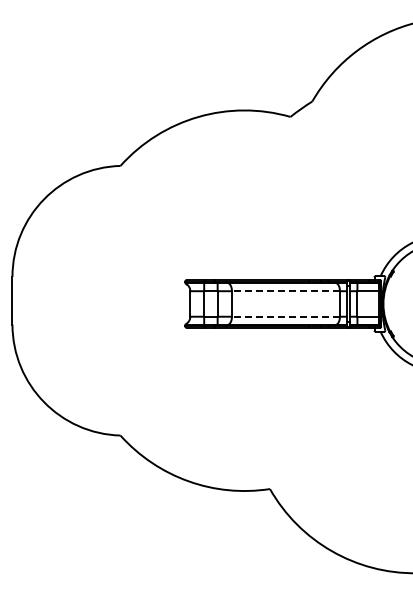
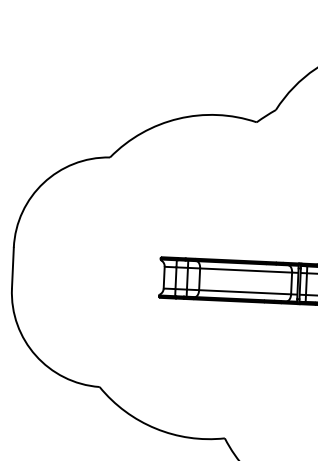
line: (285, 291) -> (245, 270), dashed -> solid
line: (285, 316) -> (244, 292), dashed -> solid

